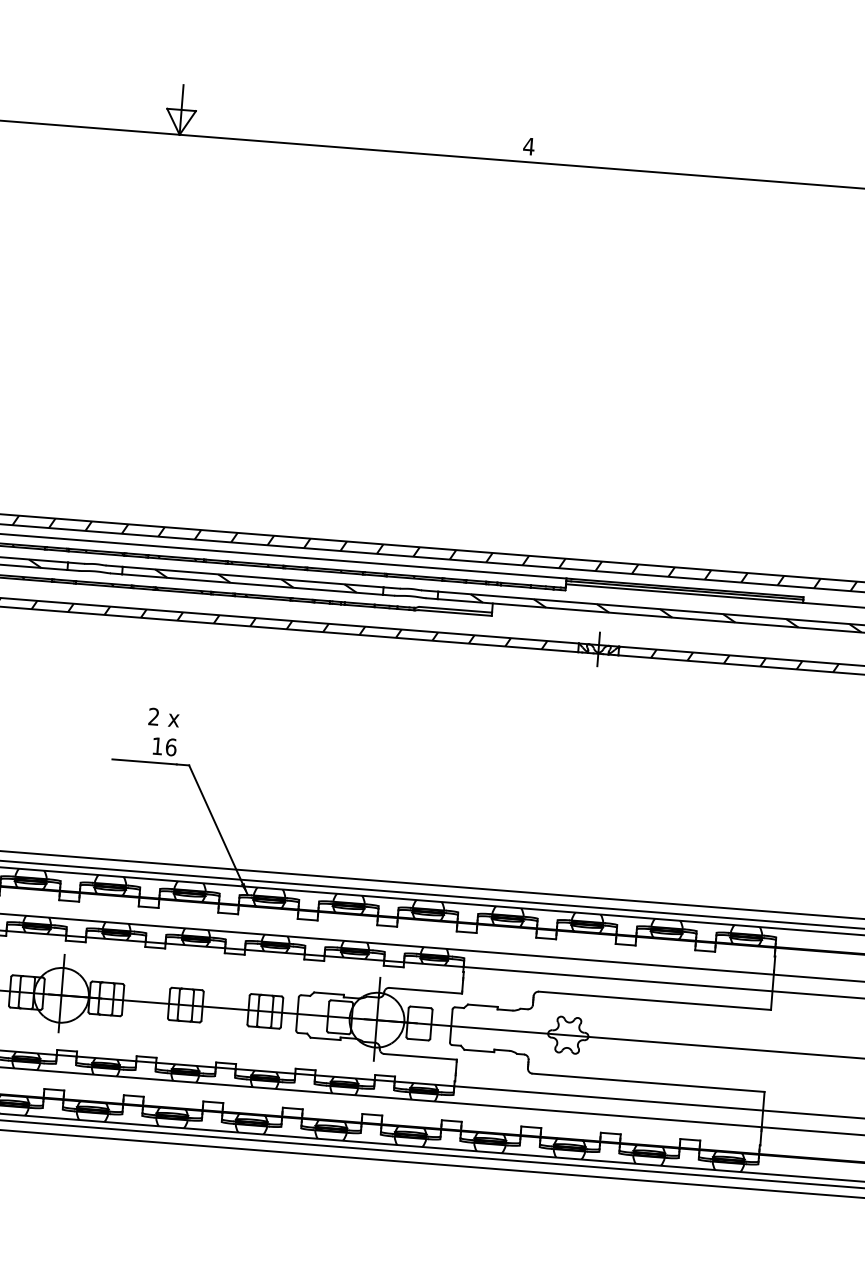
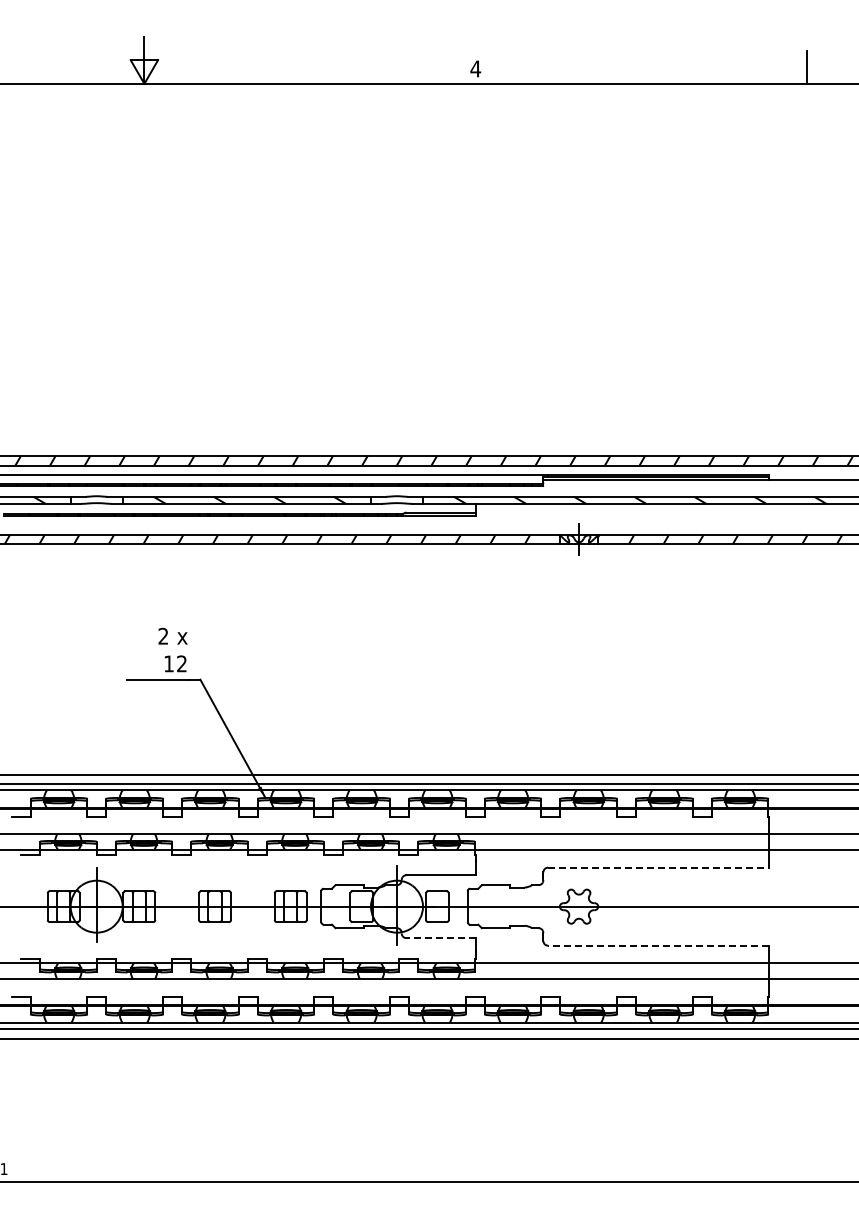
text: (171, 746) -> (182, 663), 16 -> 12
line: (656, 1000) -> (659, 867), solid -> dashed
line: (420, 1057) -> (440, 938), solid -> dashed
line: (648, 1082) -> (658, 945), solid -> dashed

